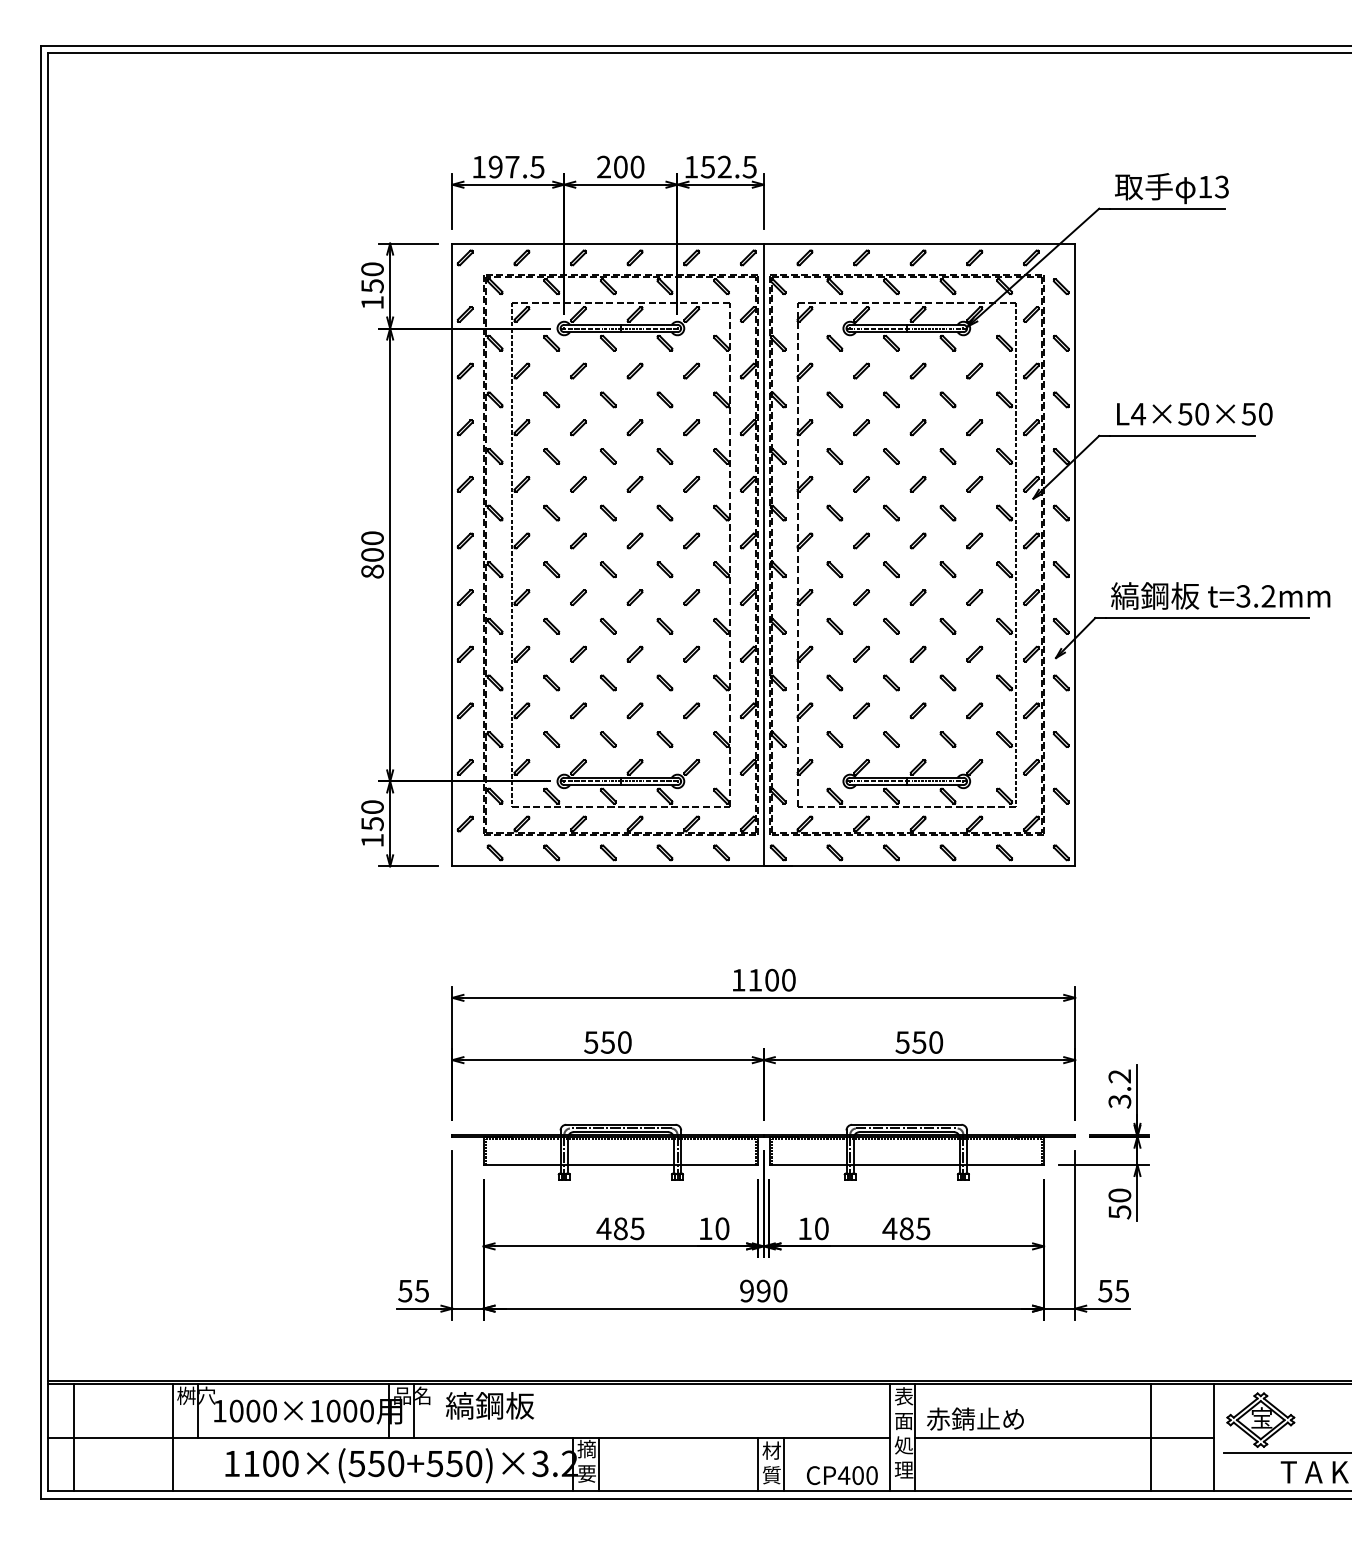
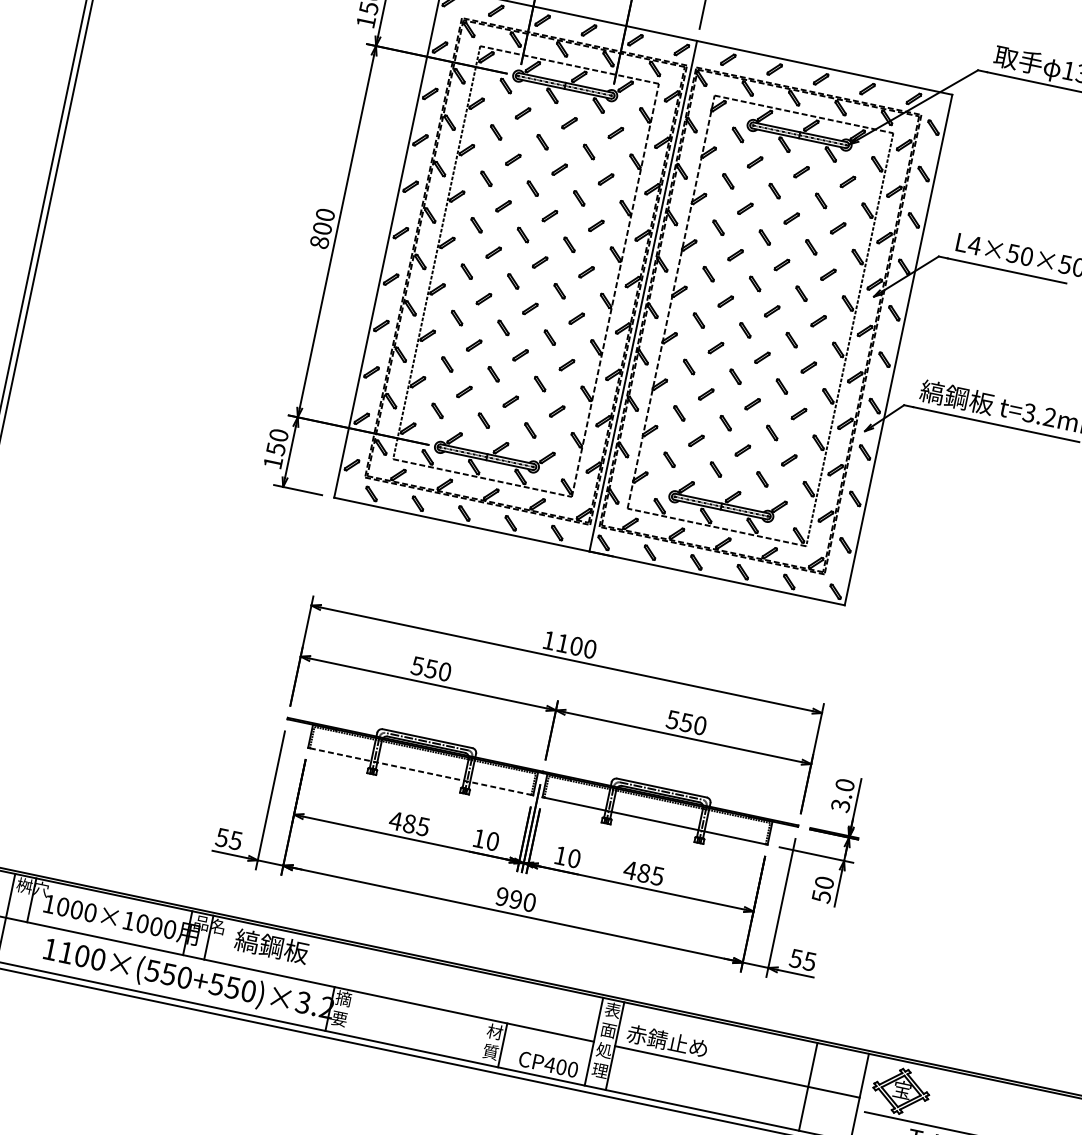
text: (1119, 1076) -> (844, 785), 3.2 -> 3.0
line: (621, 1164) -> (421, 771), solid -> dashed
line: (599, 1464) -> (351, 1013), removed
line: (758, 1464) -> (481, 1040), removed

